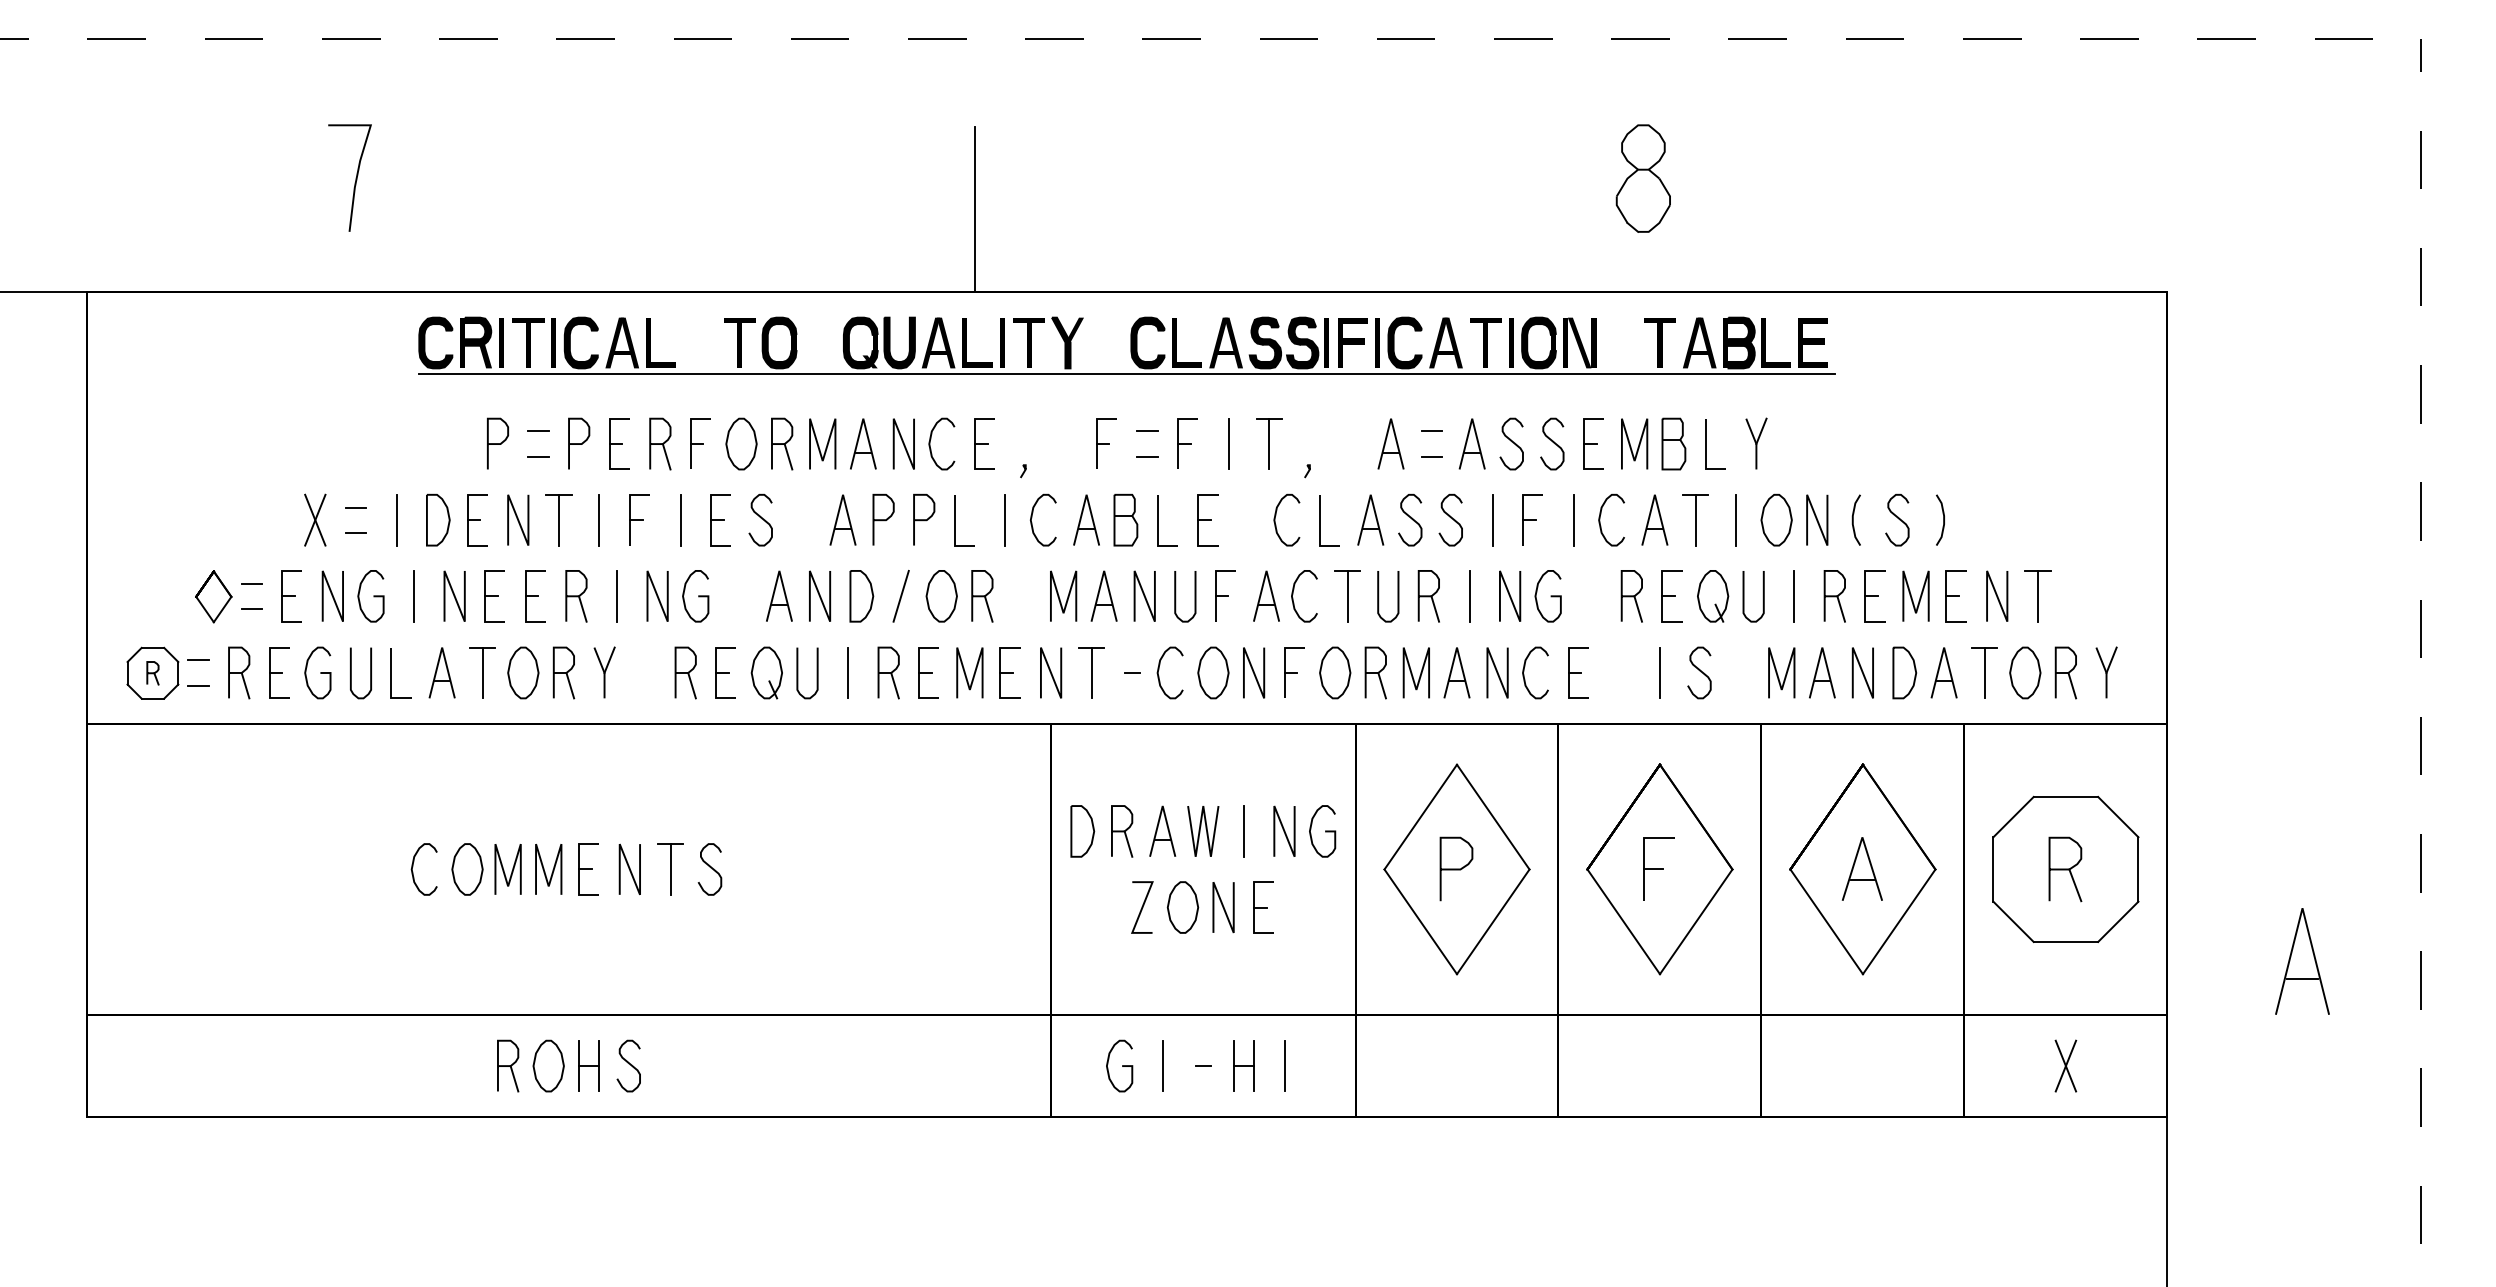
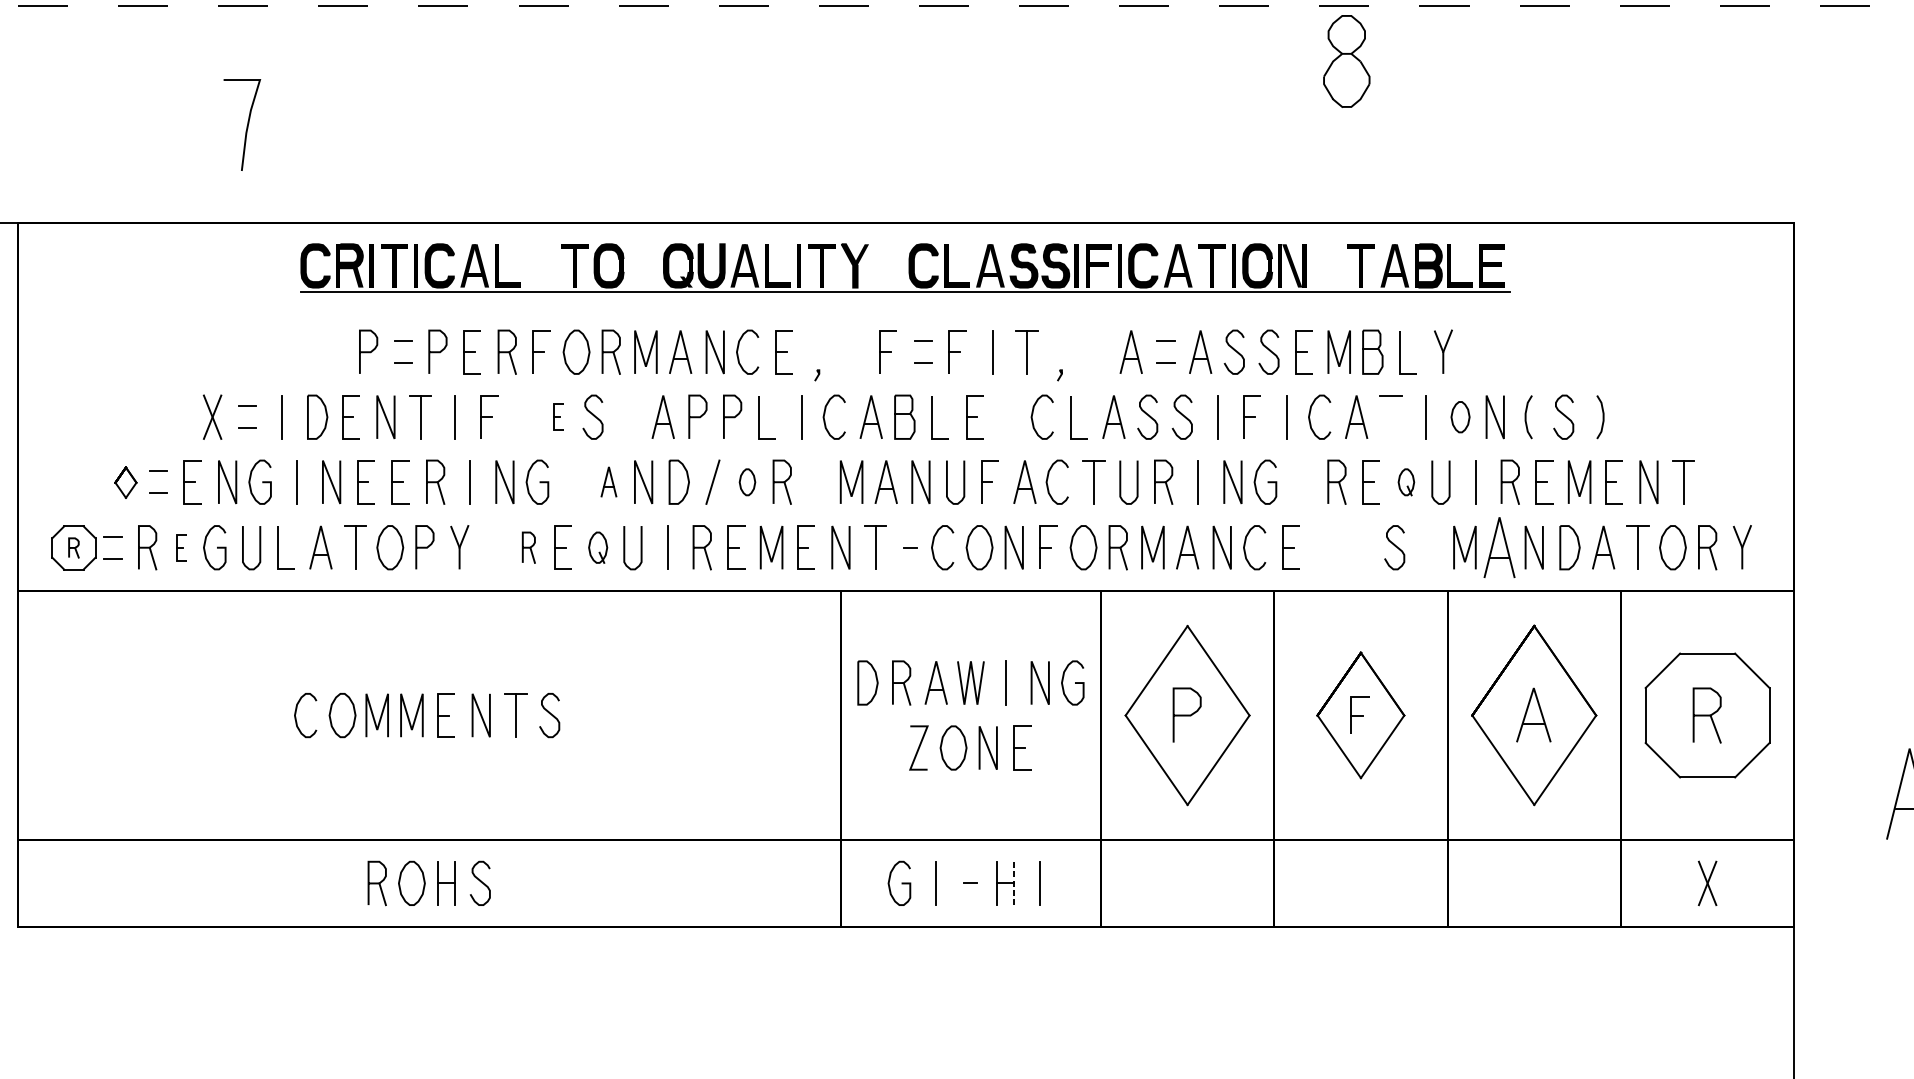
part: (1642, 178) -> (1346, 61), moved
line: (974, 209) -> (775, 151), removed
line: (680, 519) -> (524, 416), removed
line: (1695, 519) -> (1391, 416), removed
part: (1776, 519) -> (1460, 416), size x0.7
part: (720, 520) -> (558, 417), size x0.6
part: (779, 595) -> (609, 481), size x0.7
part: (213, 596) -> (125, 482), size x0.7
part: (941, 596) -> (747, 482), size x0.6
part: (1713, 596) -> (1406, 482), size x0.6
part: (279, 672) -> (182, 547), size x0.6
part: (685, 672) -> (528, 547), size x0.7
part: (766, 672) -> (597, 547), size x0.7
line: (1659, 672) -> (1360, 547), removed
part: (1822, 672) -> (1499, 547), size x1.4
line: (570, 685) -> (430, 558), removed
part: (1659, 869) -> (1360, 715), size x0.7
line: (1254, 1066) -> (1014, 883), solid -> dashed

